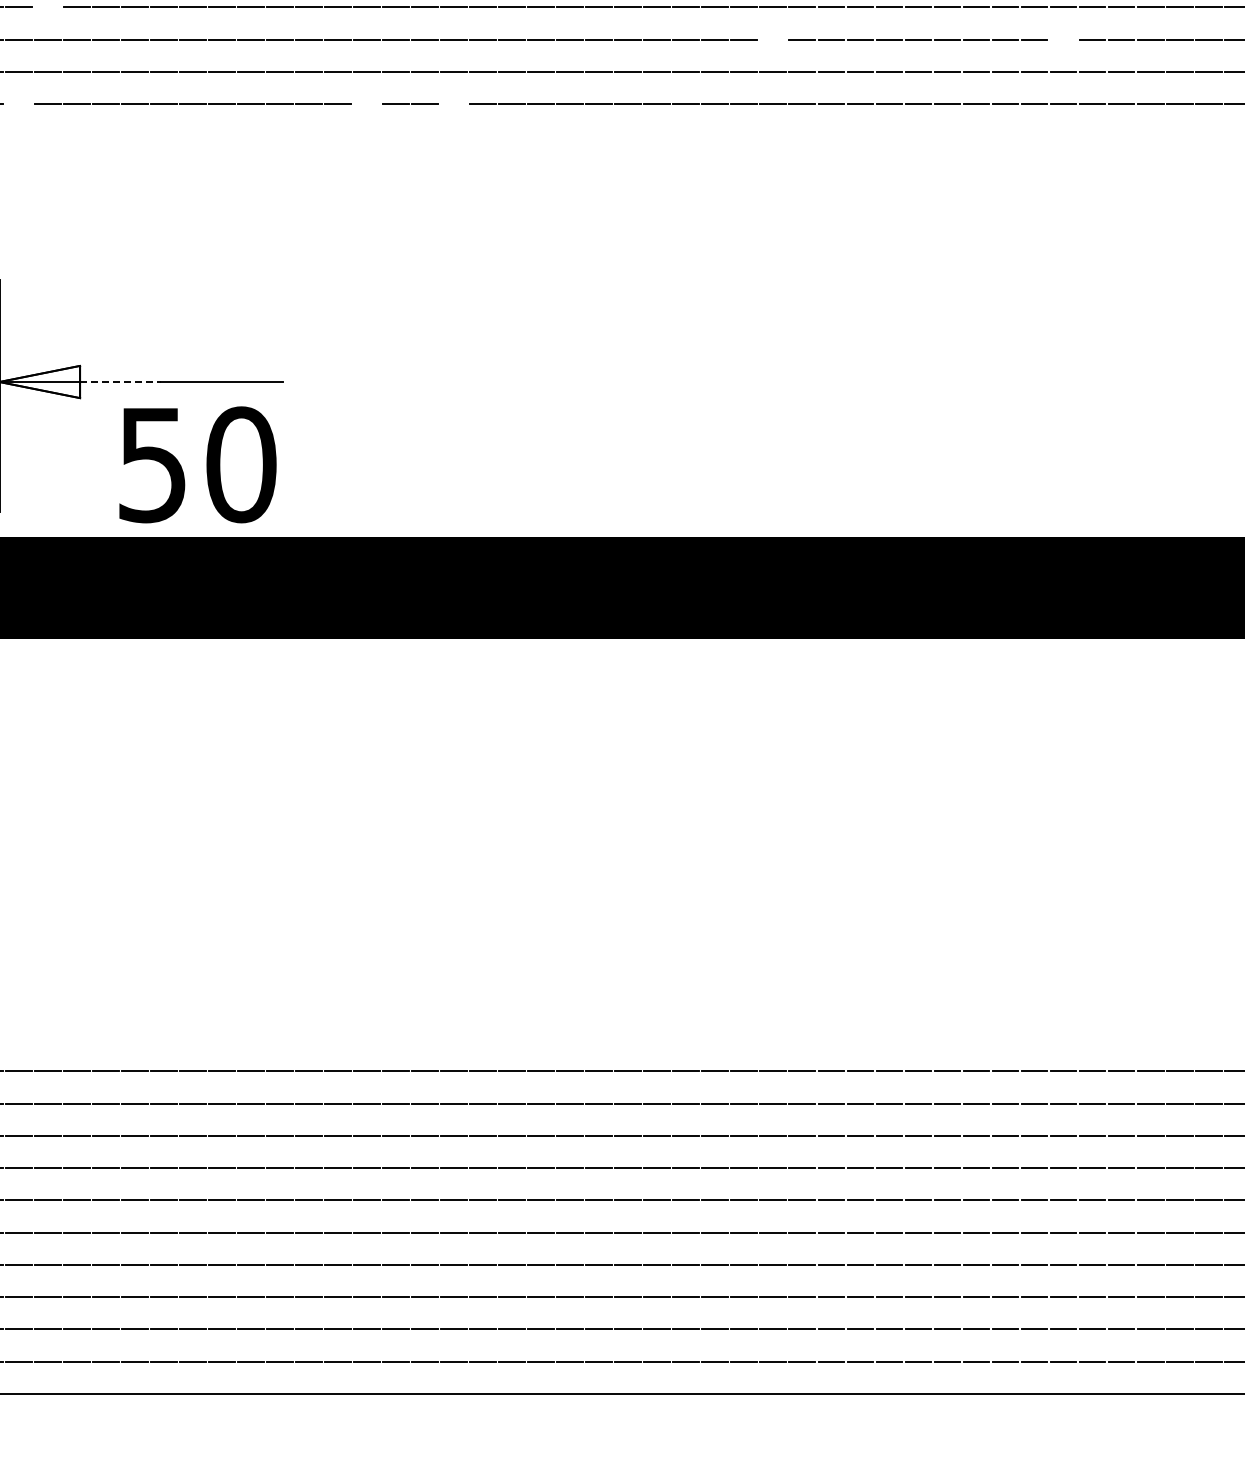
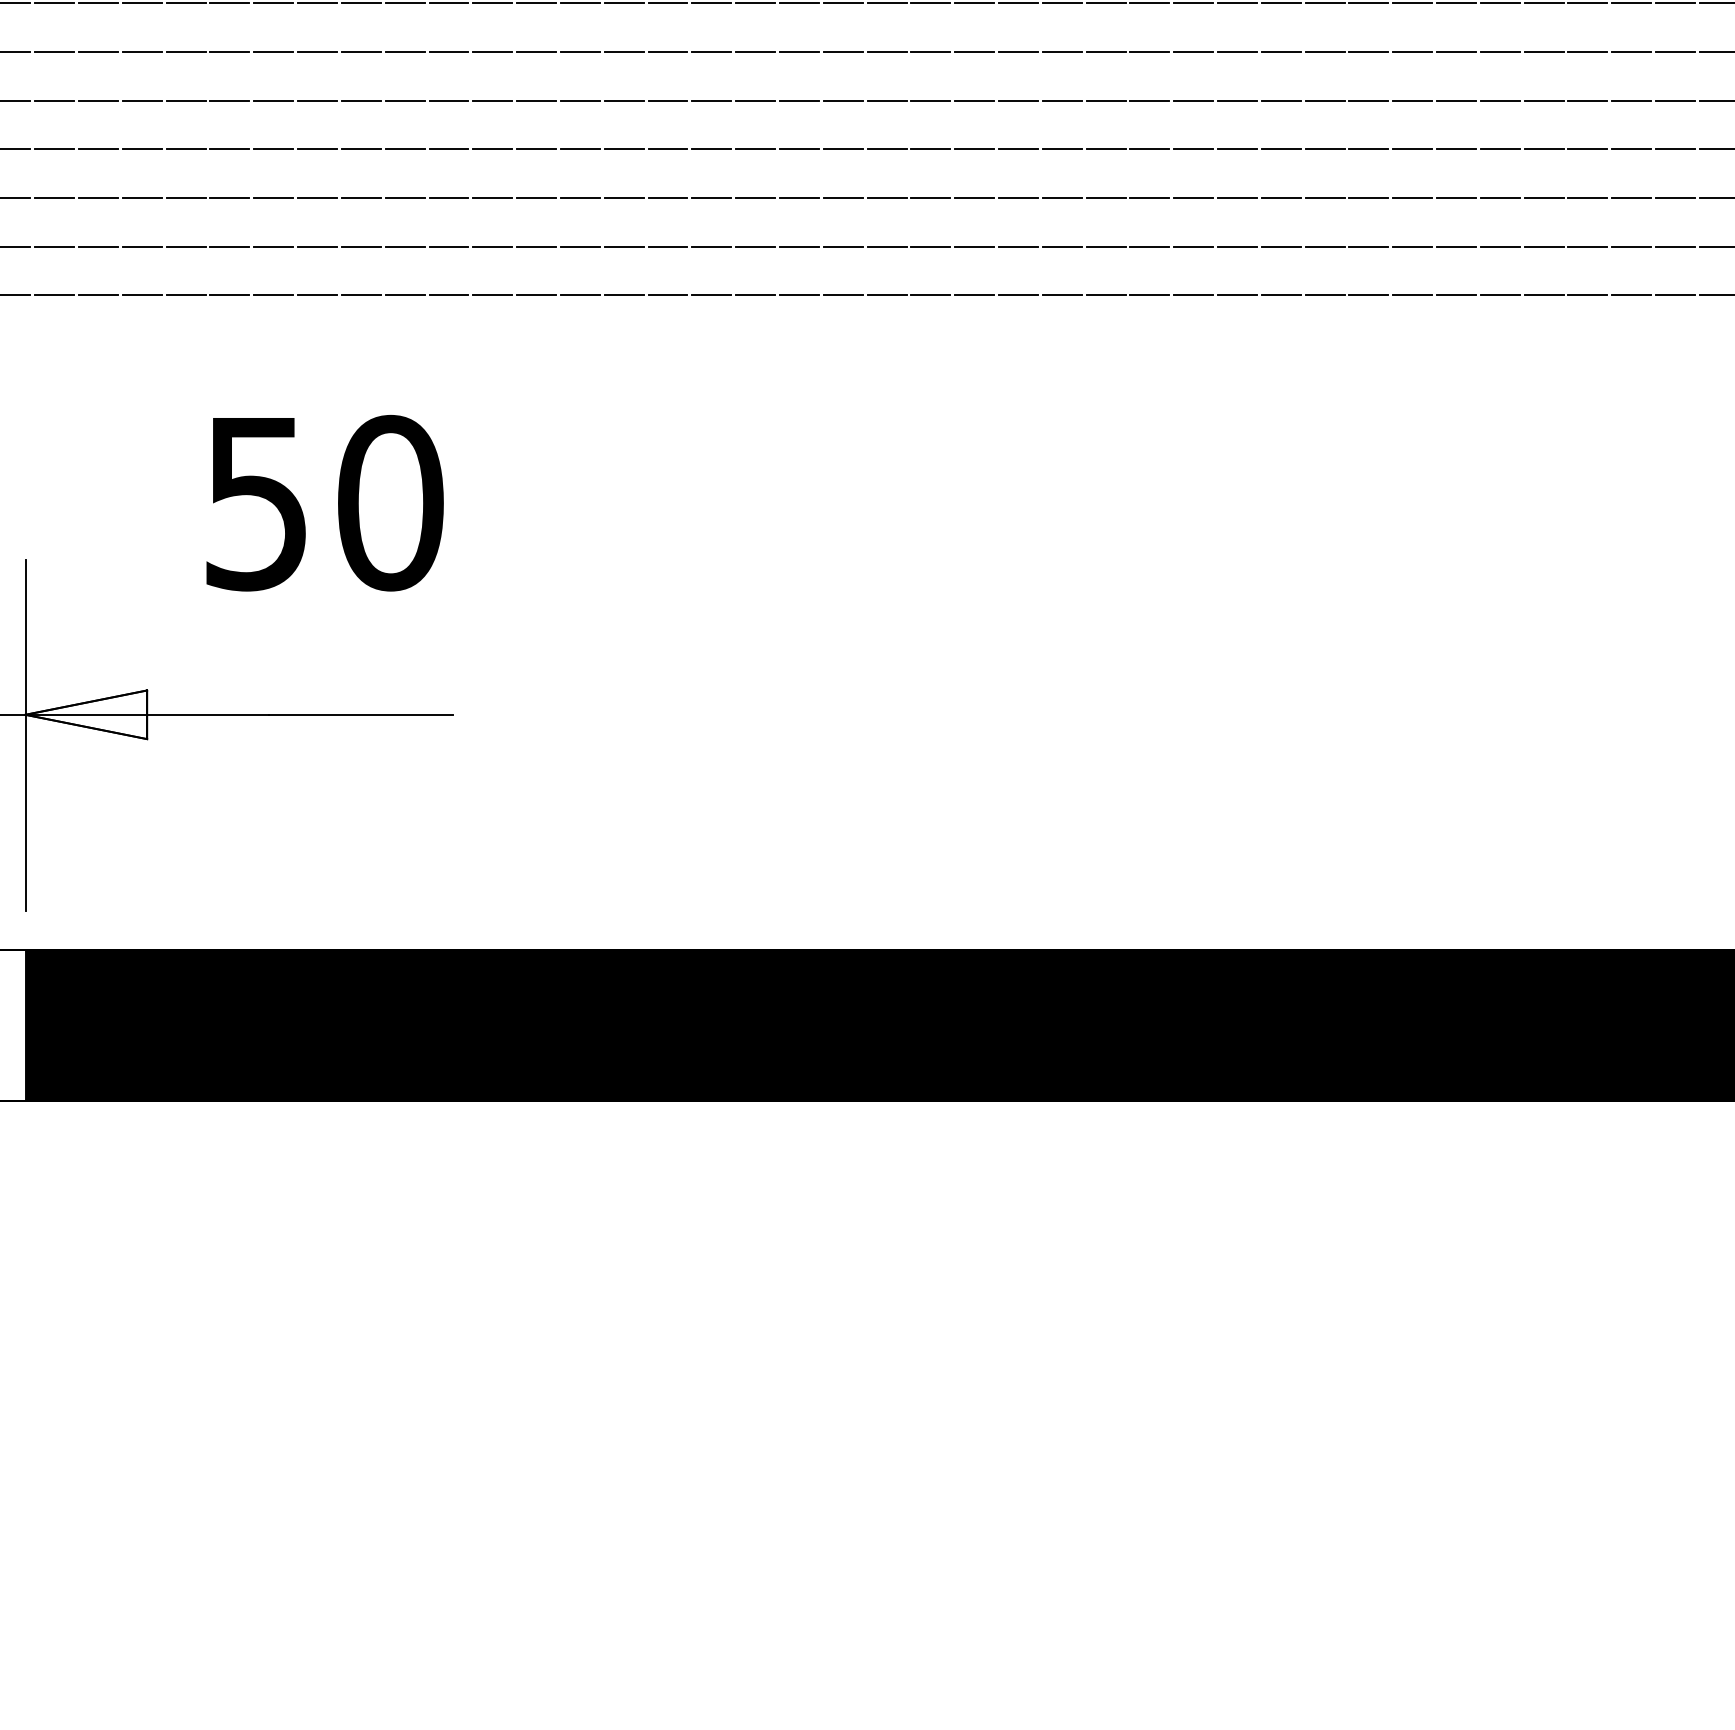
line: (47, 7) -> (97, 149), added
line: (773, 39) -> (1193, 197), added
line: (1063, 39) -> (1631, 197), added
line: (18, 104) -> (54, 295), added
line: (366, 104) -> (579, 295), added
line: (454, 104) -> (712, 295), added
line: (120, 382) -> (208, 715), dashed -> solid
text: (197, 464) -> (324, 502), moved

